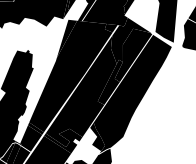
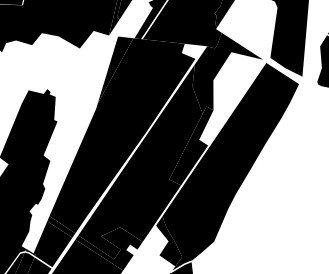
fill: (110, 27) -> (191, 50), removed
fill: (133, 55) -> (231, 99), removed

